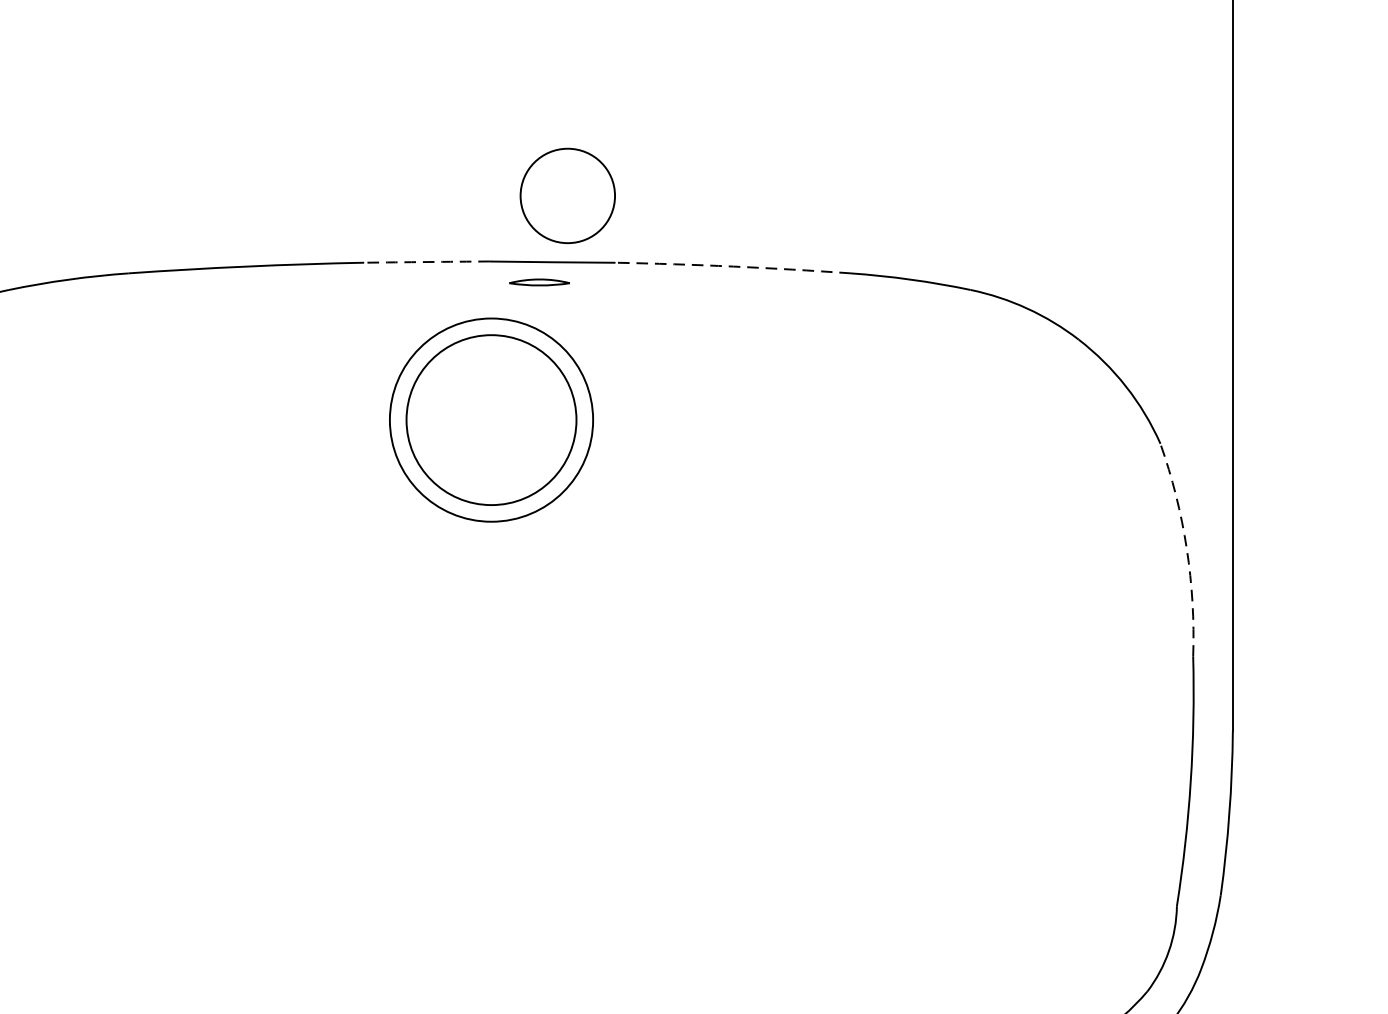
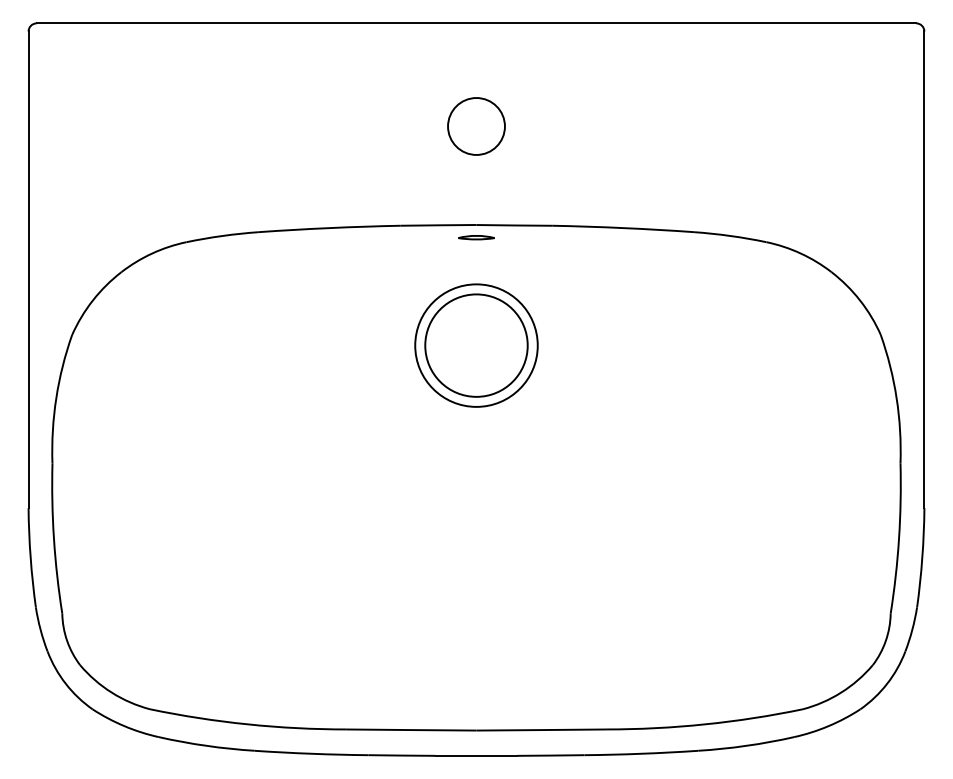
circle: (567, 195) -> (476, 126), moved
arc: (426, 262) -> (438, 225), dashed -> solid
arc: (733, 267) -> (623, 228), dashed -> solid
part: (539, 282) -> (476, 237), moved
part: (491, 419) -> (476, 345), moved
arc: (1186, 549) -> (896, 398), dashed -> solid

